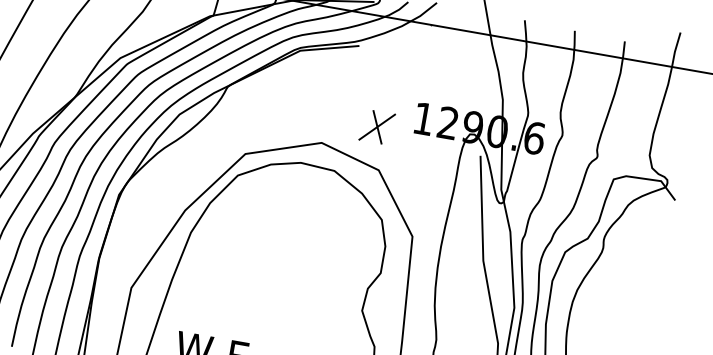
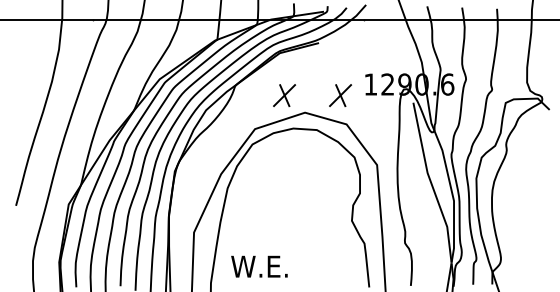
part: (296, 112) -> (284, 95), added

